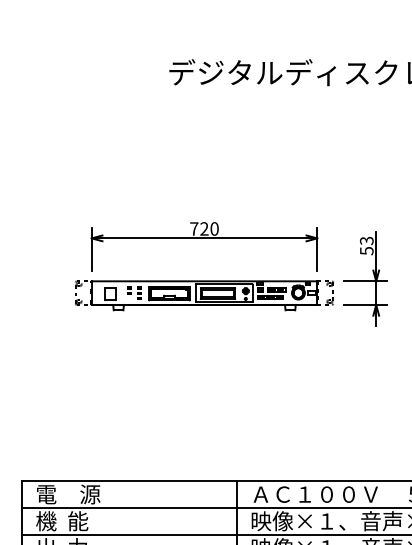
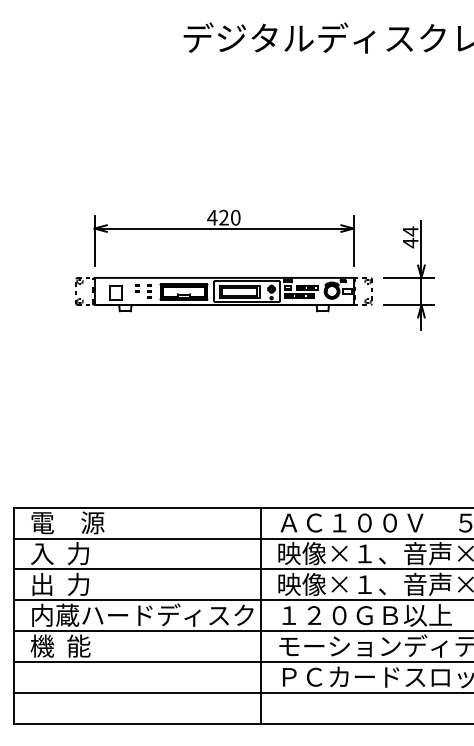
text: (194, 228) -> (212, 217), 720 -> 420
text: (366, 246) -> (410, 237), 53 -> 44
text: (62, 521) -> (60, 553), 機  能 -> 入  力

